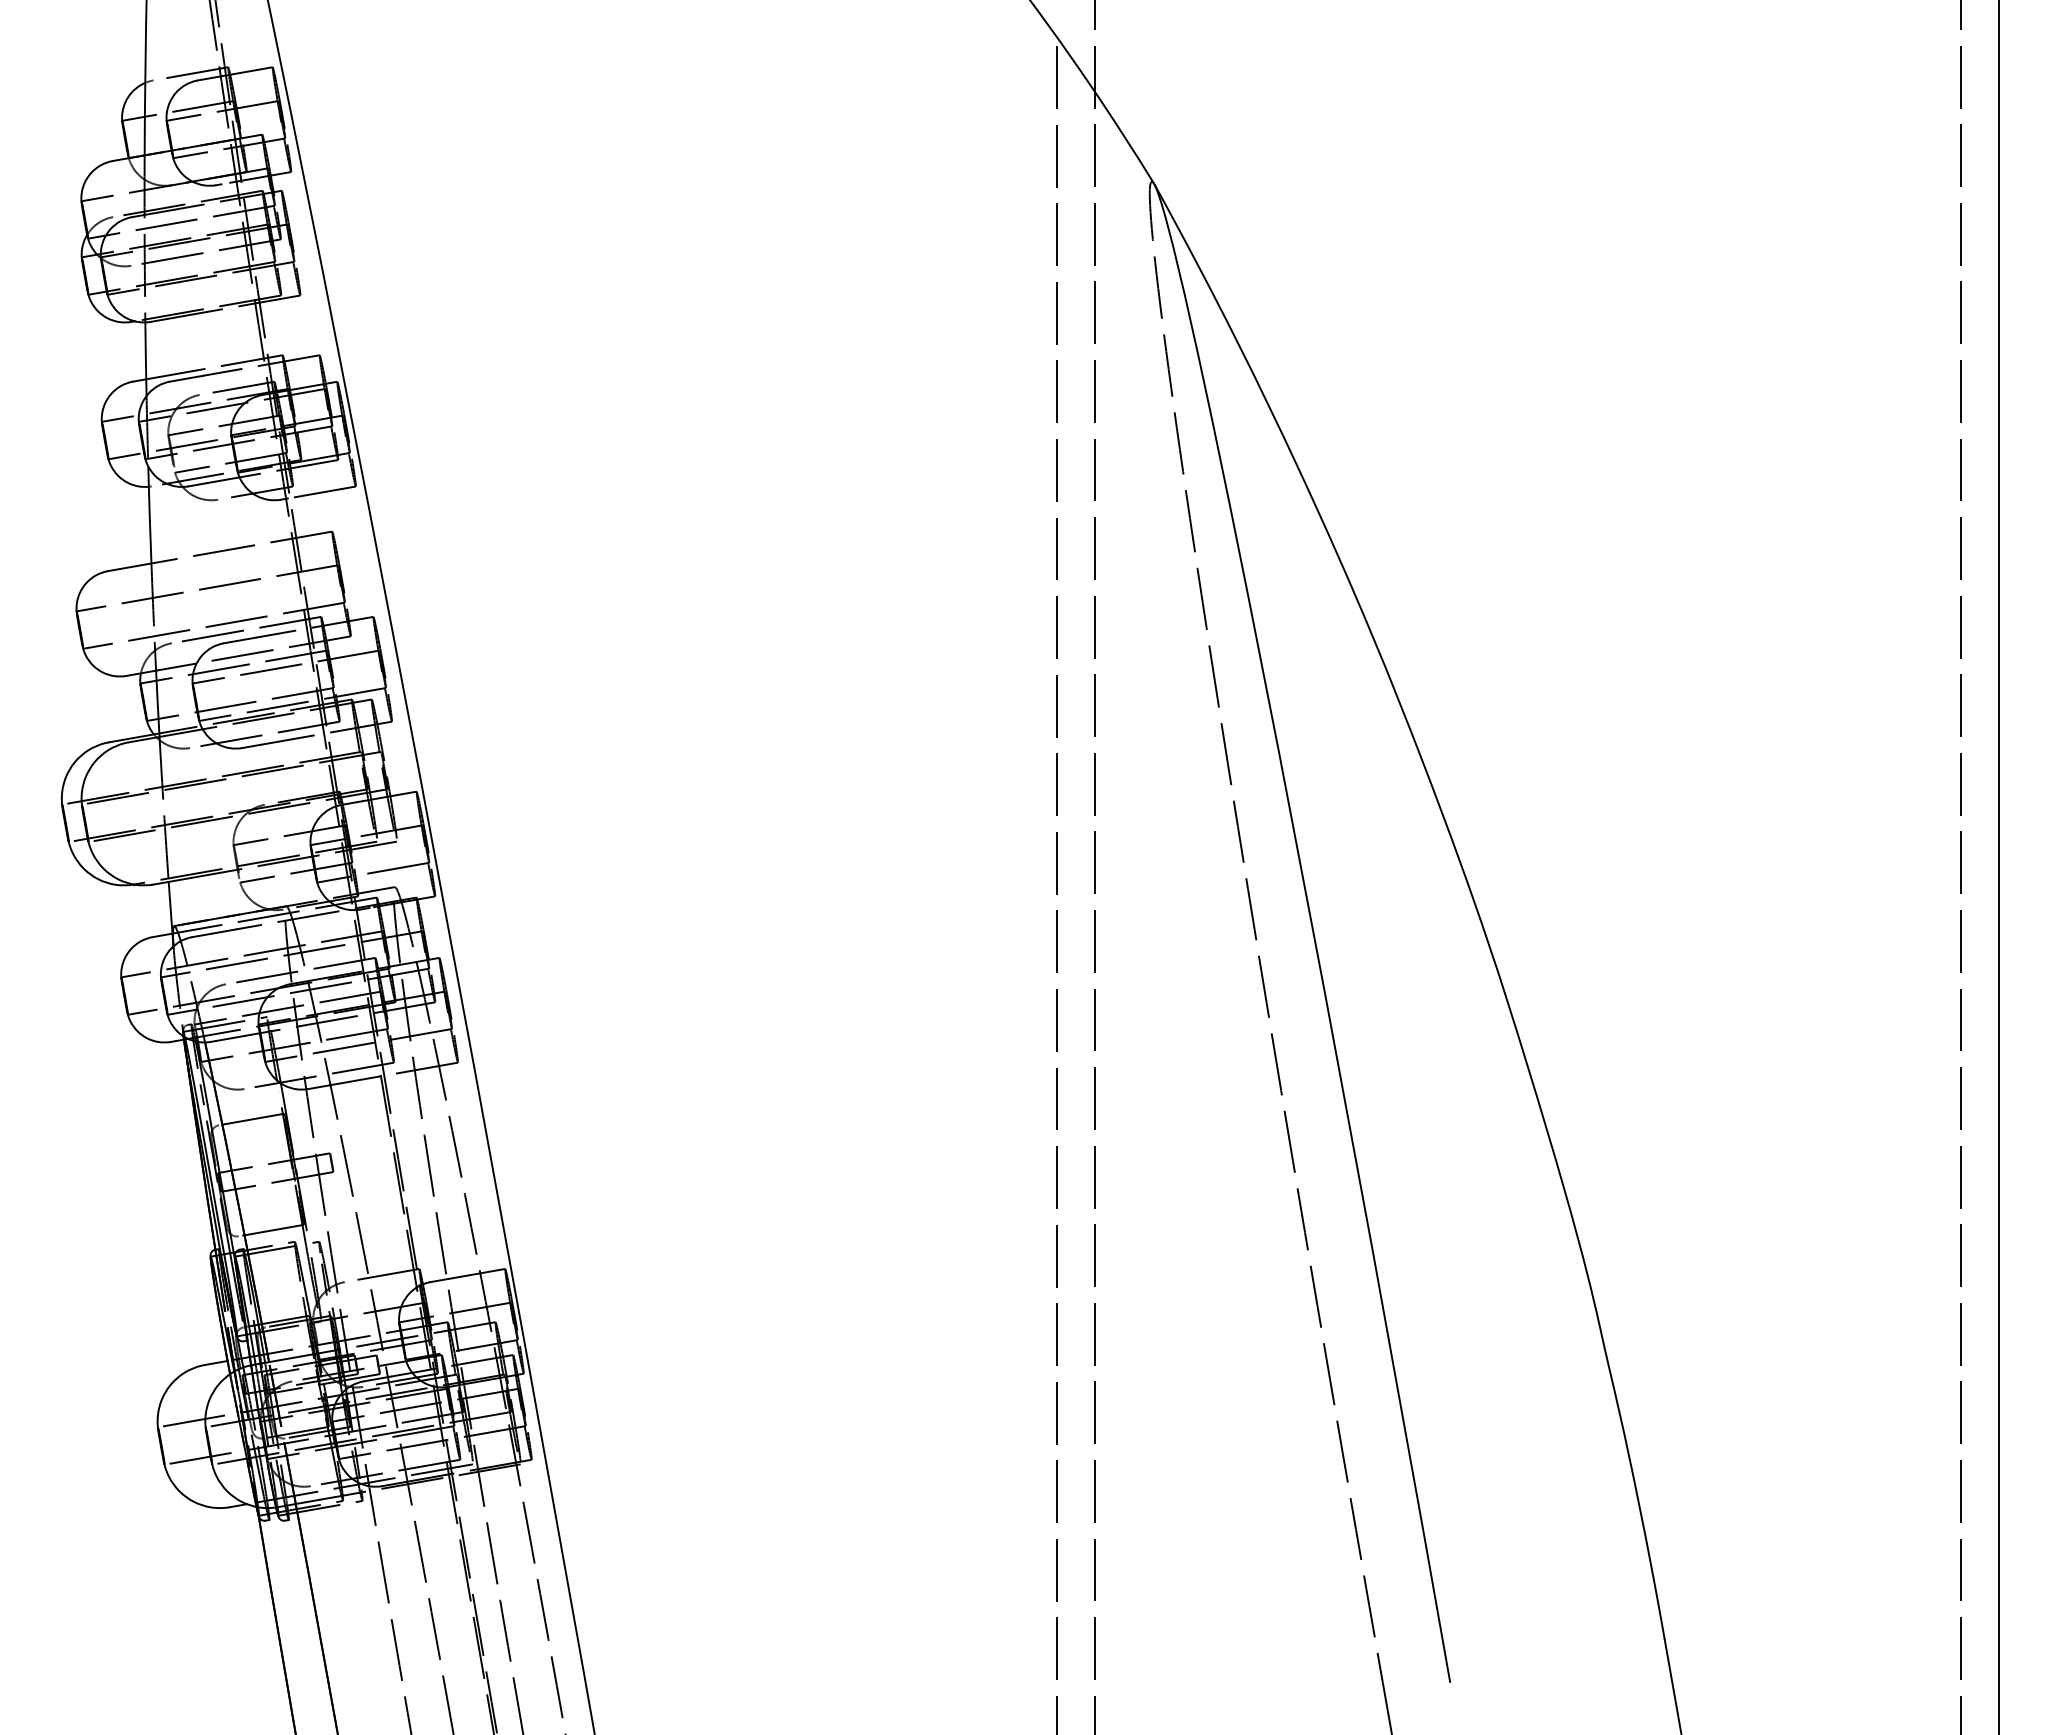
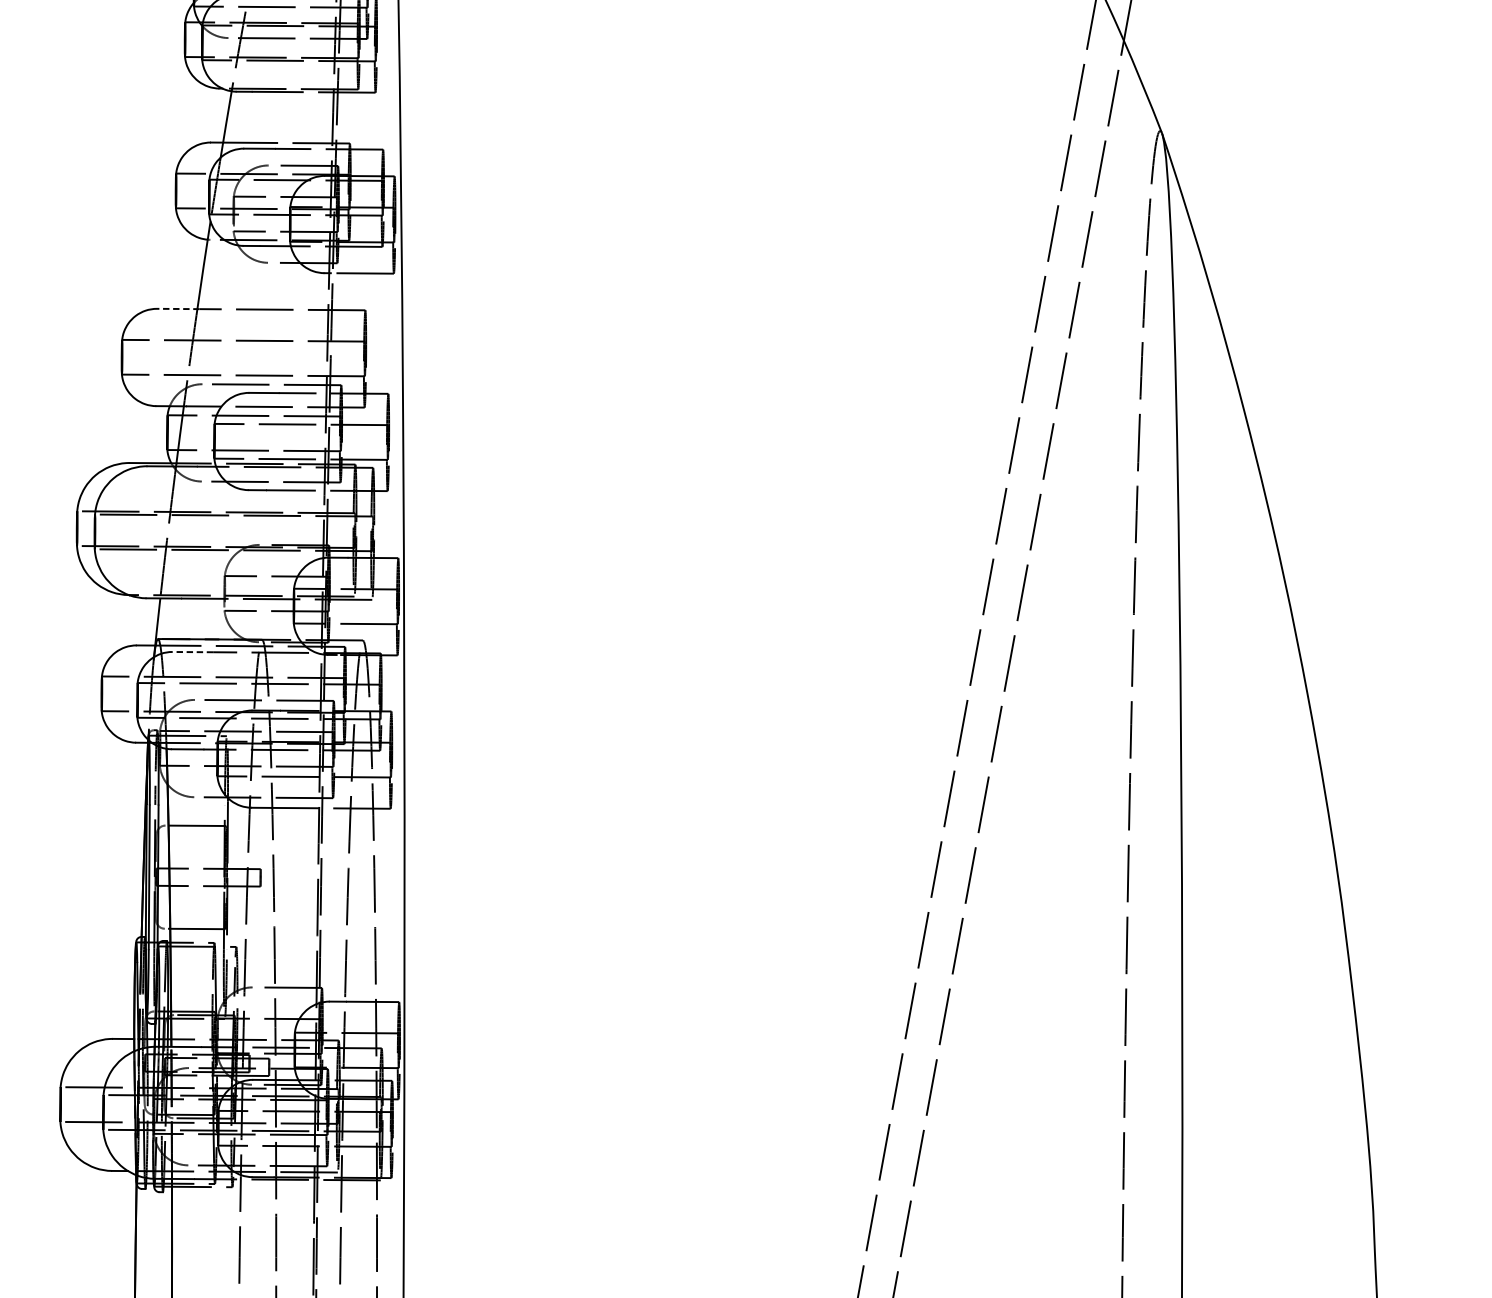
line: (130, 567) -> (177, 309), solid -> dashed
line: (213, 933) -> (192, 652), solid -> dashed

